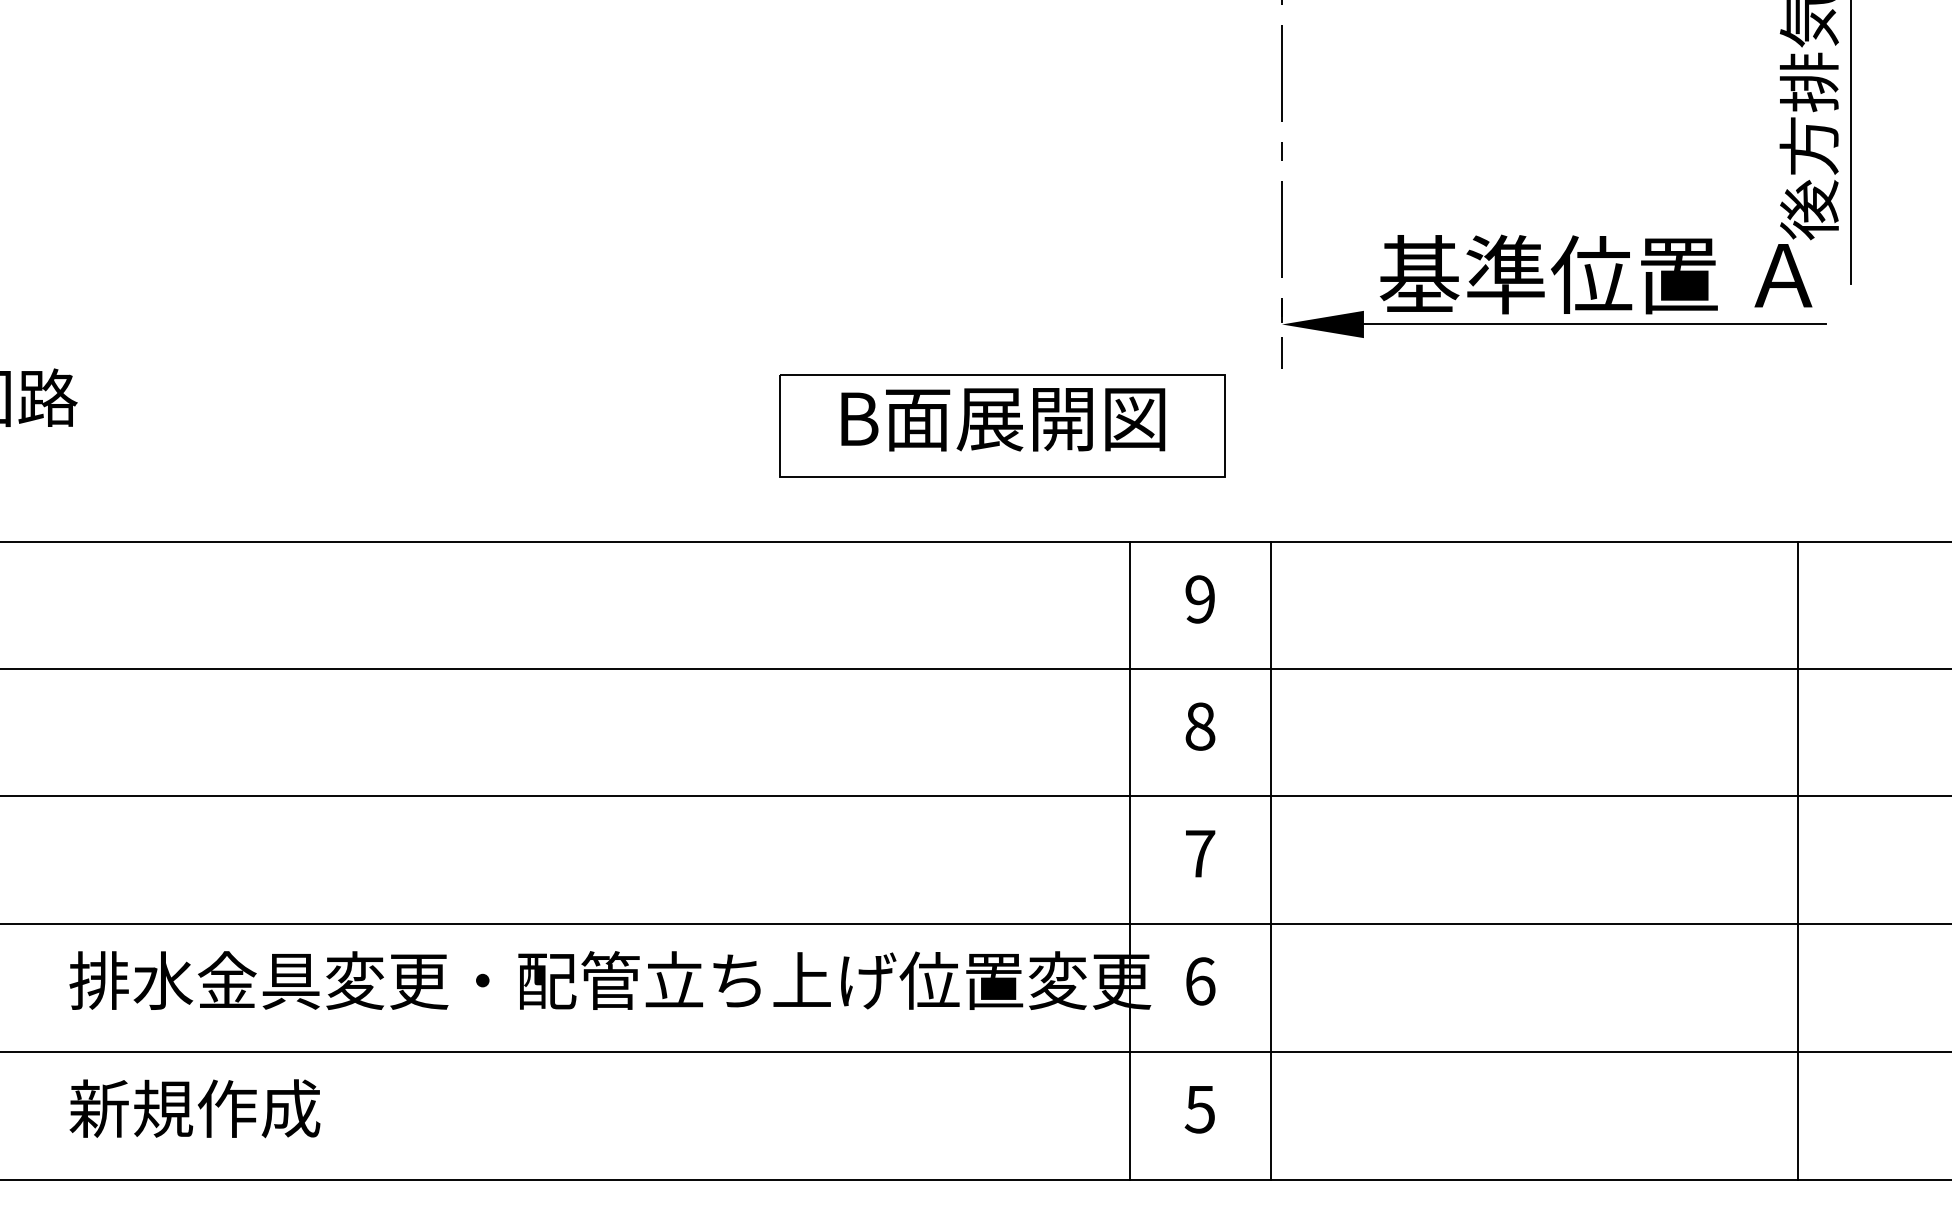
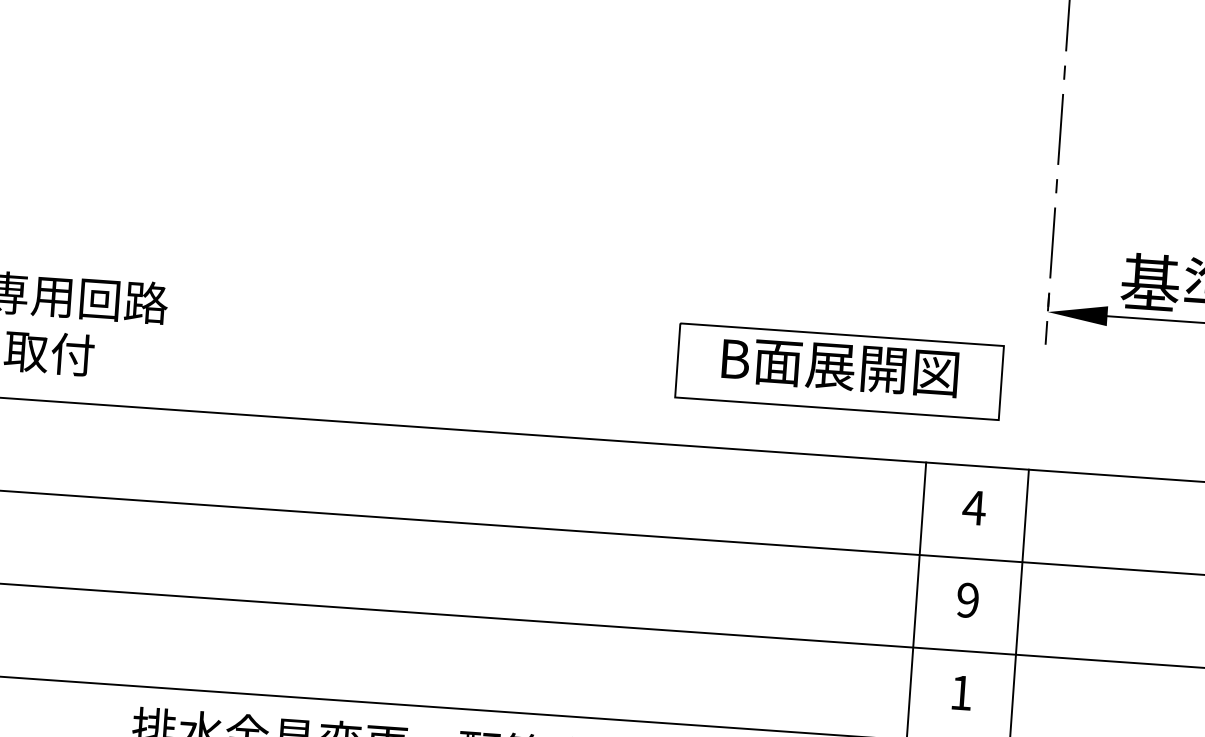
text: (1200, 599) -> (974, 507), 9 -> 4
text: (1200, 726) -> (968, 600), 8 -> 9
text: (1200, 853) -> (961, 692), 7 -> 1

